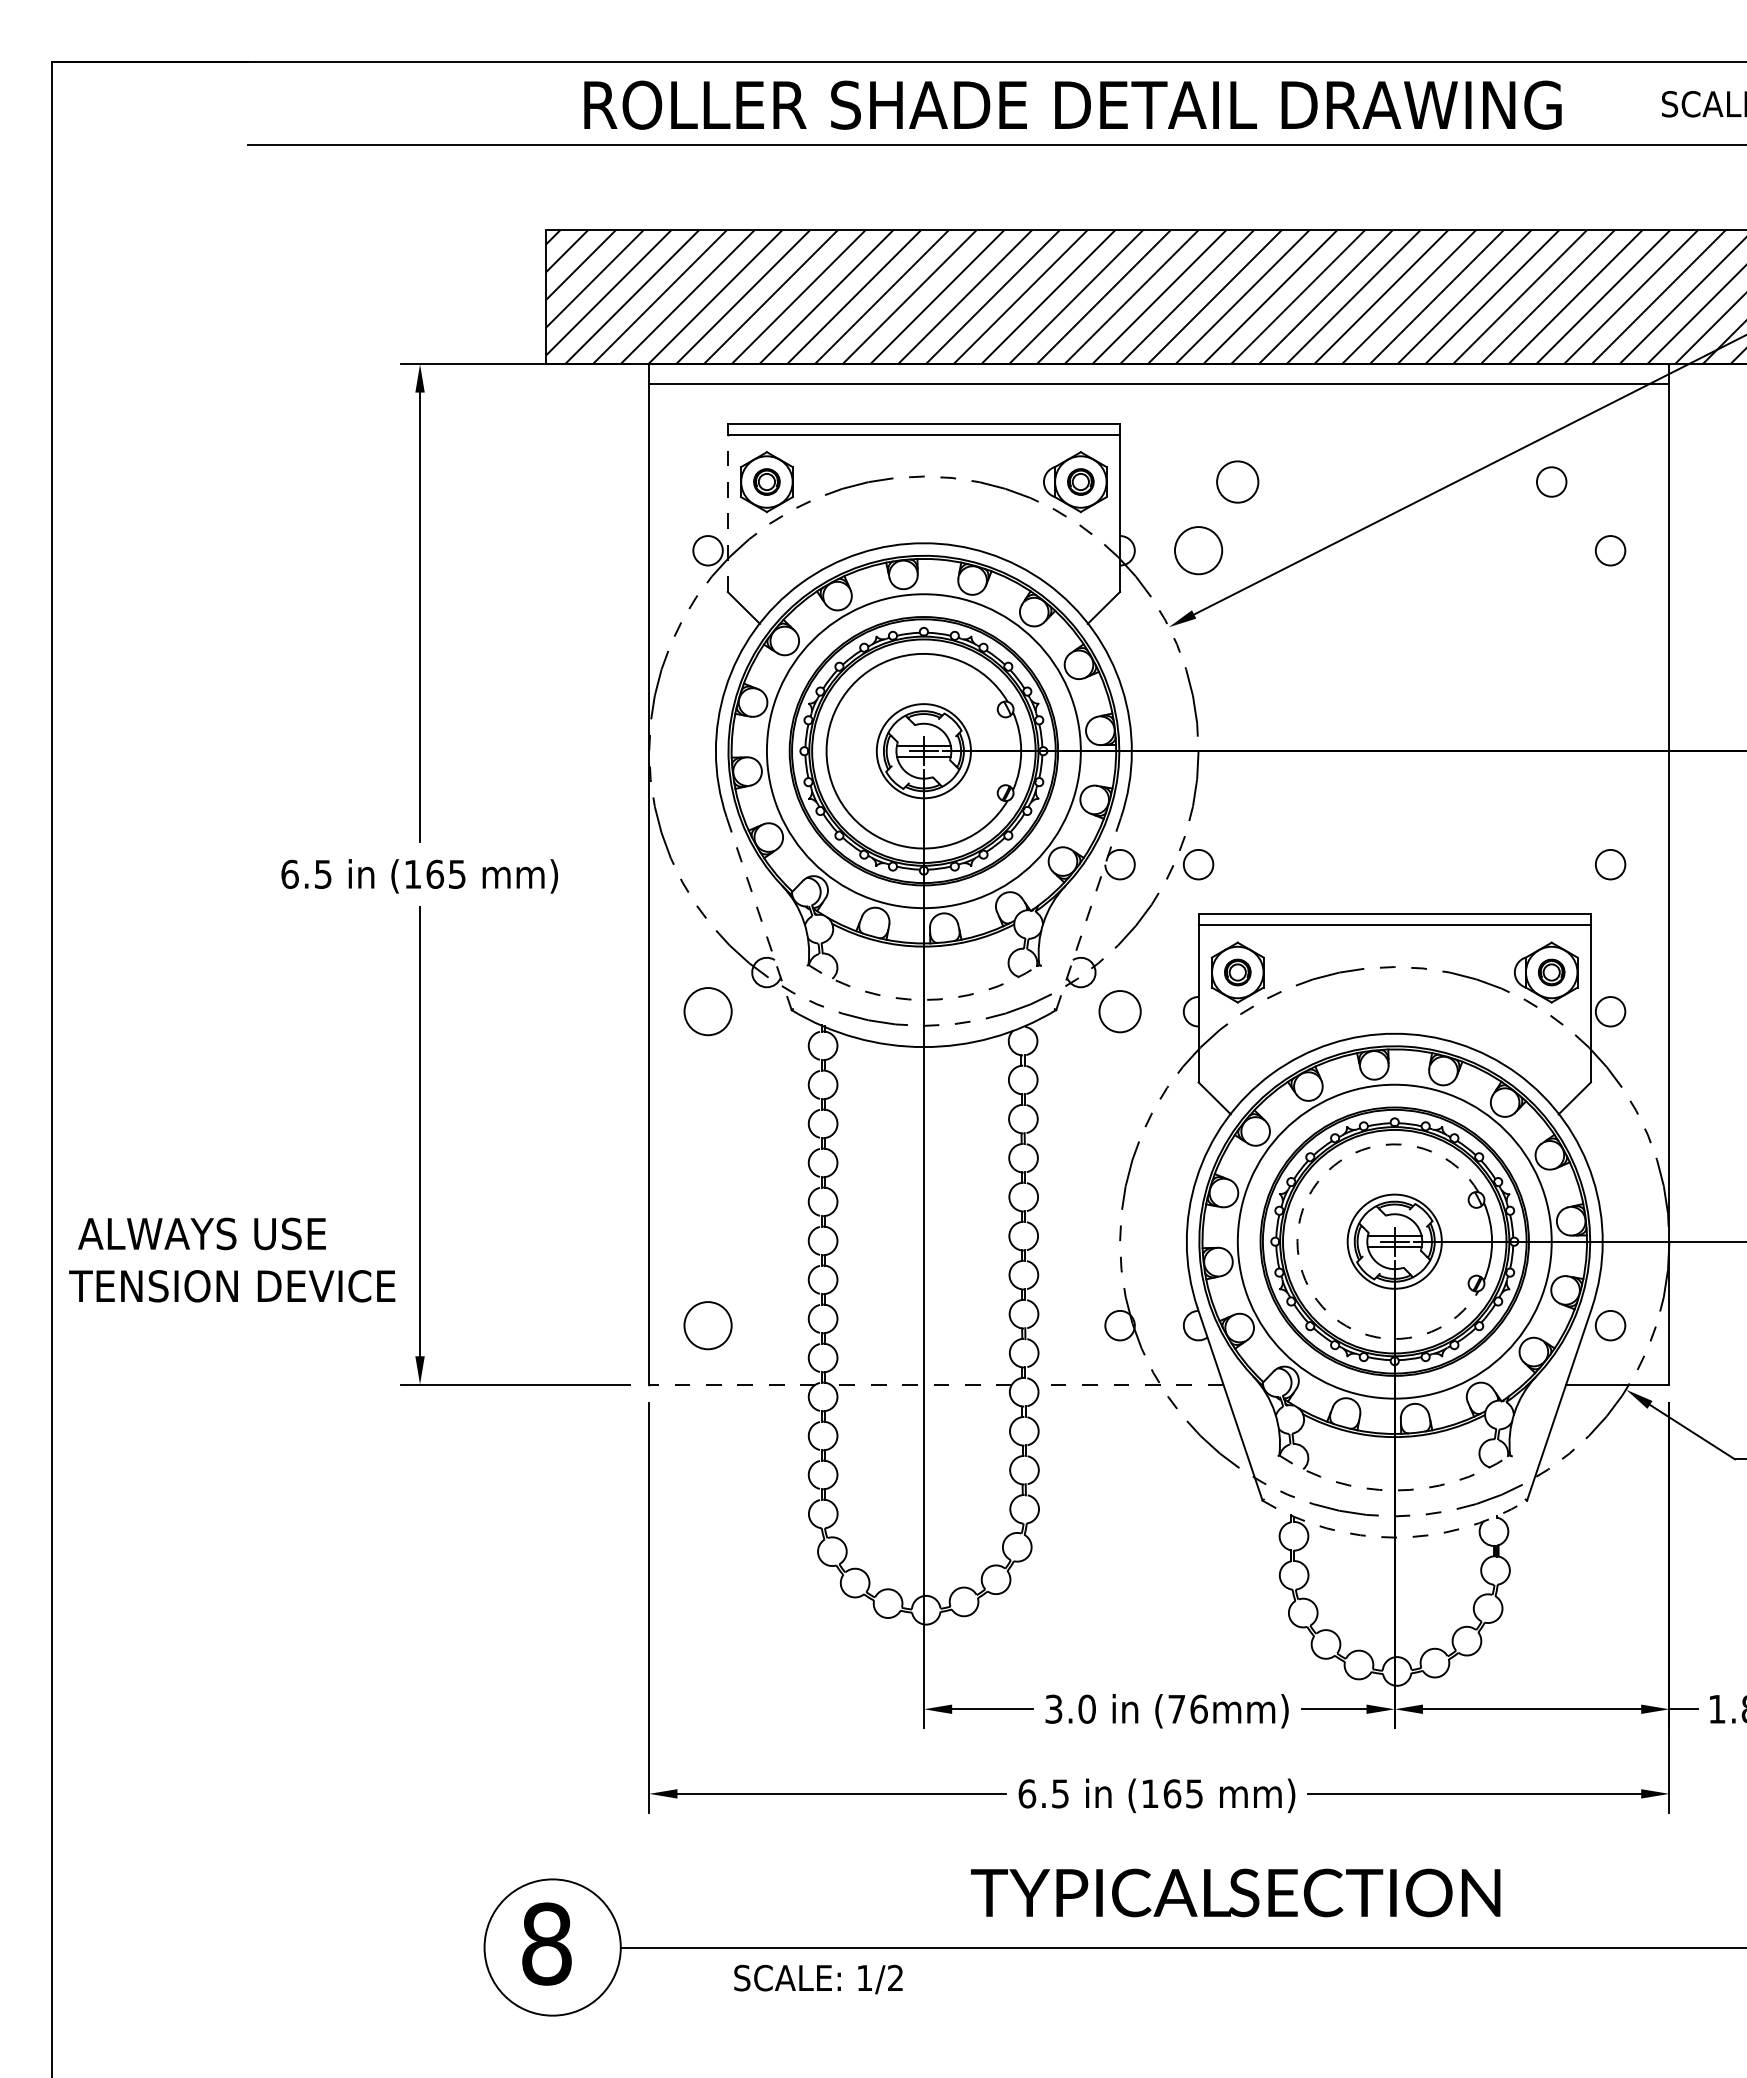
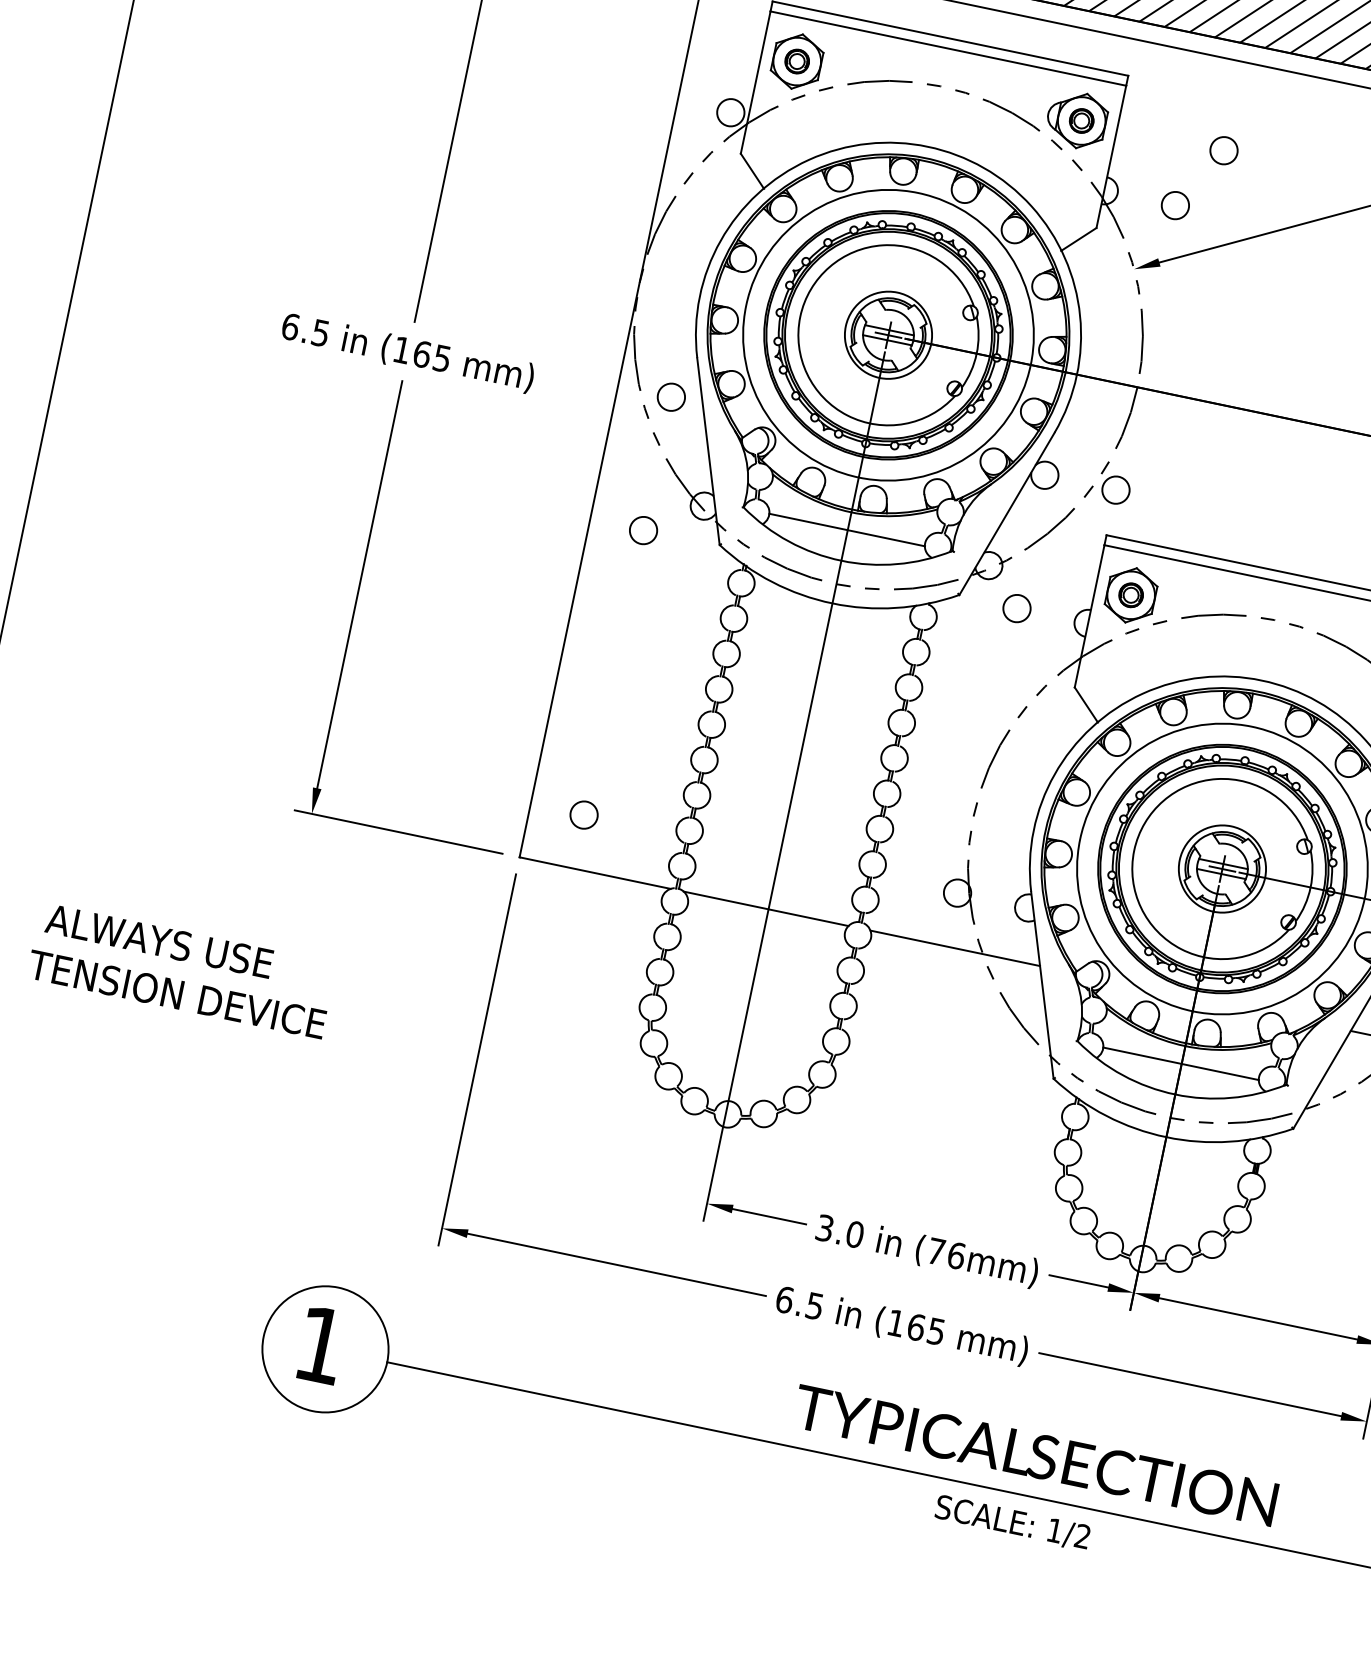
circle: (1237, 481) -> (1223, 150), size x0.71
line: (727, 512) -> (755, 81), dashed -> solid
circle: (1198, 550) -> (1175, 205), size x0.62
circle: (707, 864) -> (670, 396), added
line: (759, 913) -> (708, 451), dashed -> solid
line: (1088, 913) -> (1006, 513), dashed -> solid
line: (923, 966) -> (847, 530), added
arc: (923, 999) -> (841, 560), dashed -> solid
circle: (707, 1011) -> (643, 530), size x0.62
circle: (1119, 1011) -> (1016, 608), size x0.71
arc: (1297, 1241) -> (1134, 850), dashed -> solid
text: (232, 1259) -> (182, 970), moved
circle: (707, 1325) -> (583, 814), size x0.62
line: (732, 1384) -> (595, 873), dashed -> solid
line: (921, 1384) -> (766, 908), dashed -> solid
line: (1129, 1384) -> (954, 948), dashed -> solid
line: (1393, 1456) -> (1180, 1063), added
arc: (1394, 1490) -> (1175, 1094), dashed -> solid
arc: (1394, 1537) -> (1166, 1137), dashed -> solid
text: (1235, 1892) -> (1035, 1455), moved
text: (546, 1943) -> (320, 1344), 8 -> 1
text: (818, 1979) -> (1012, 1523), moved

